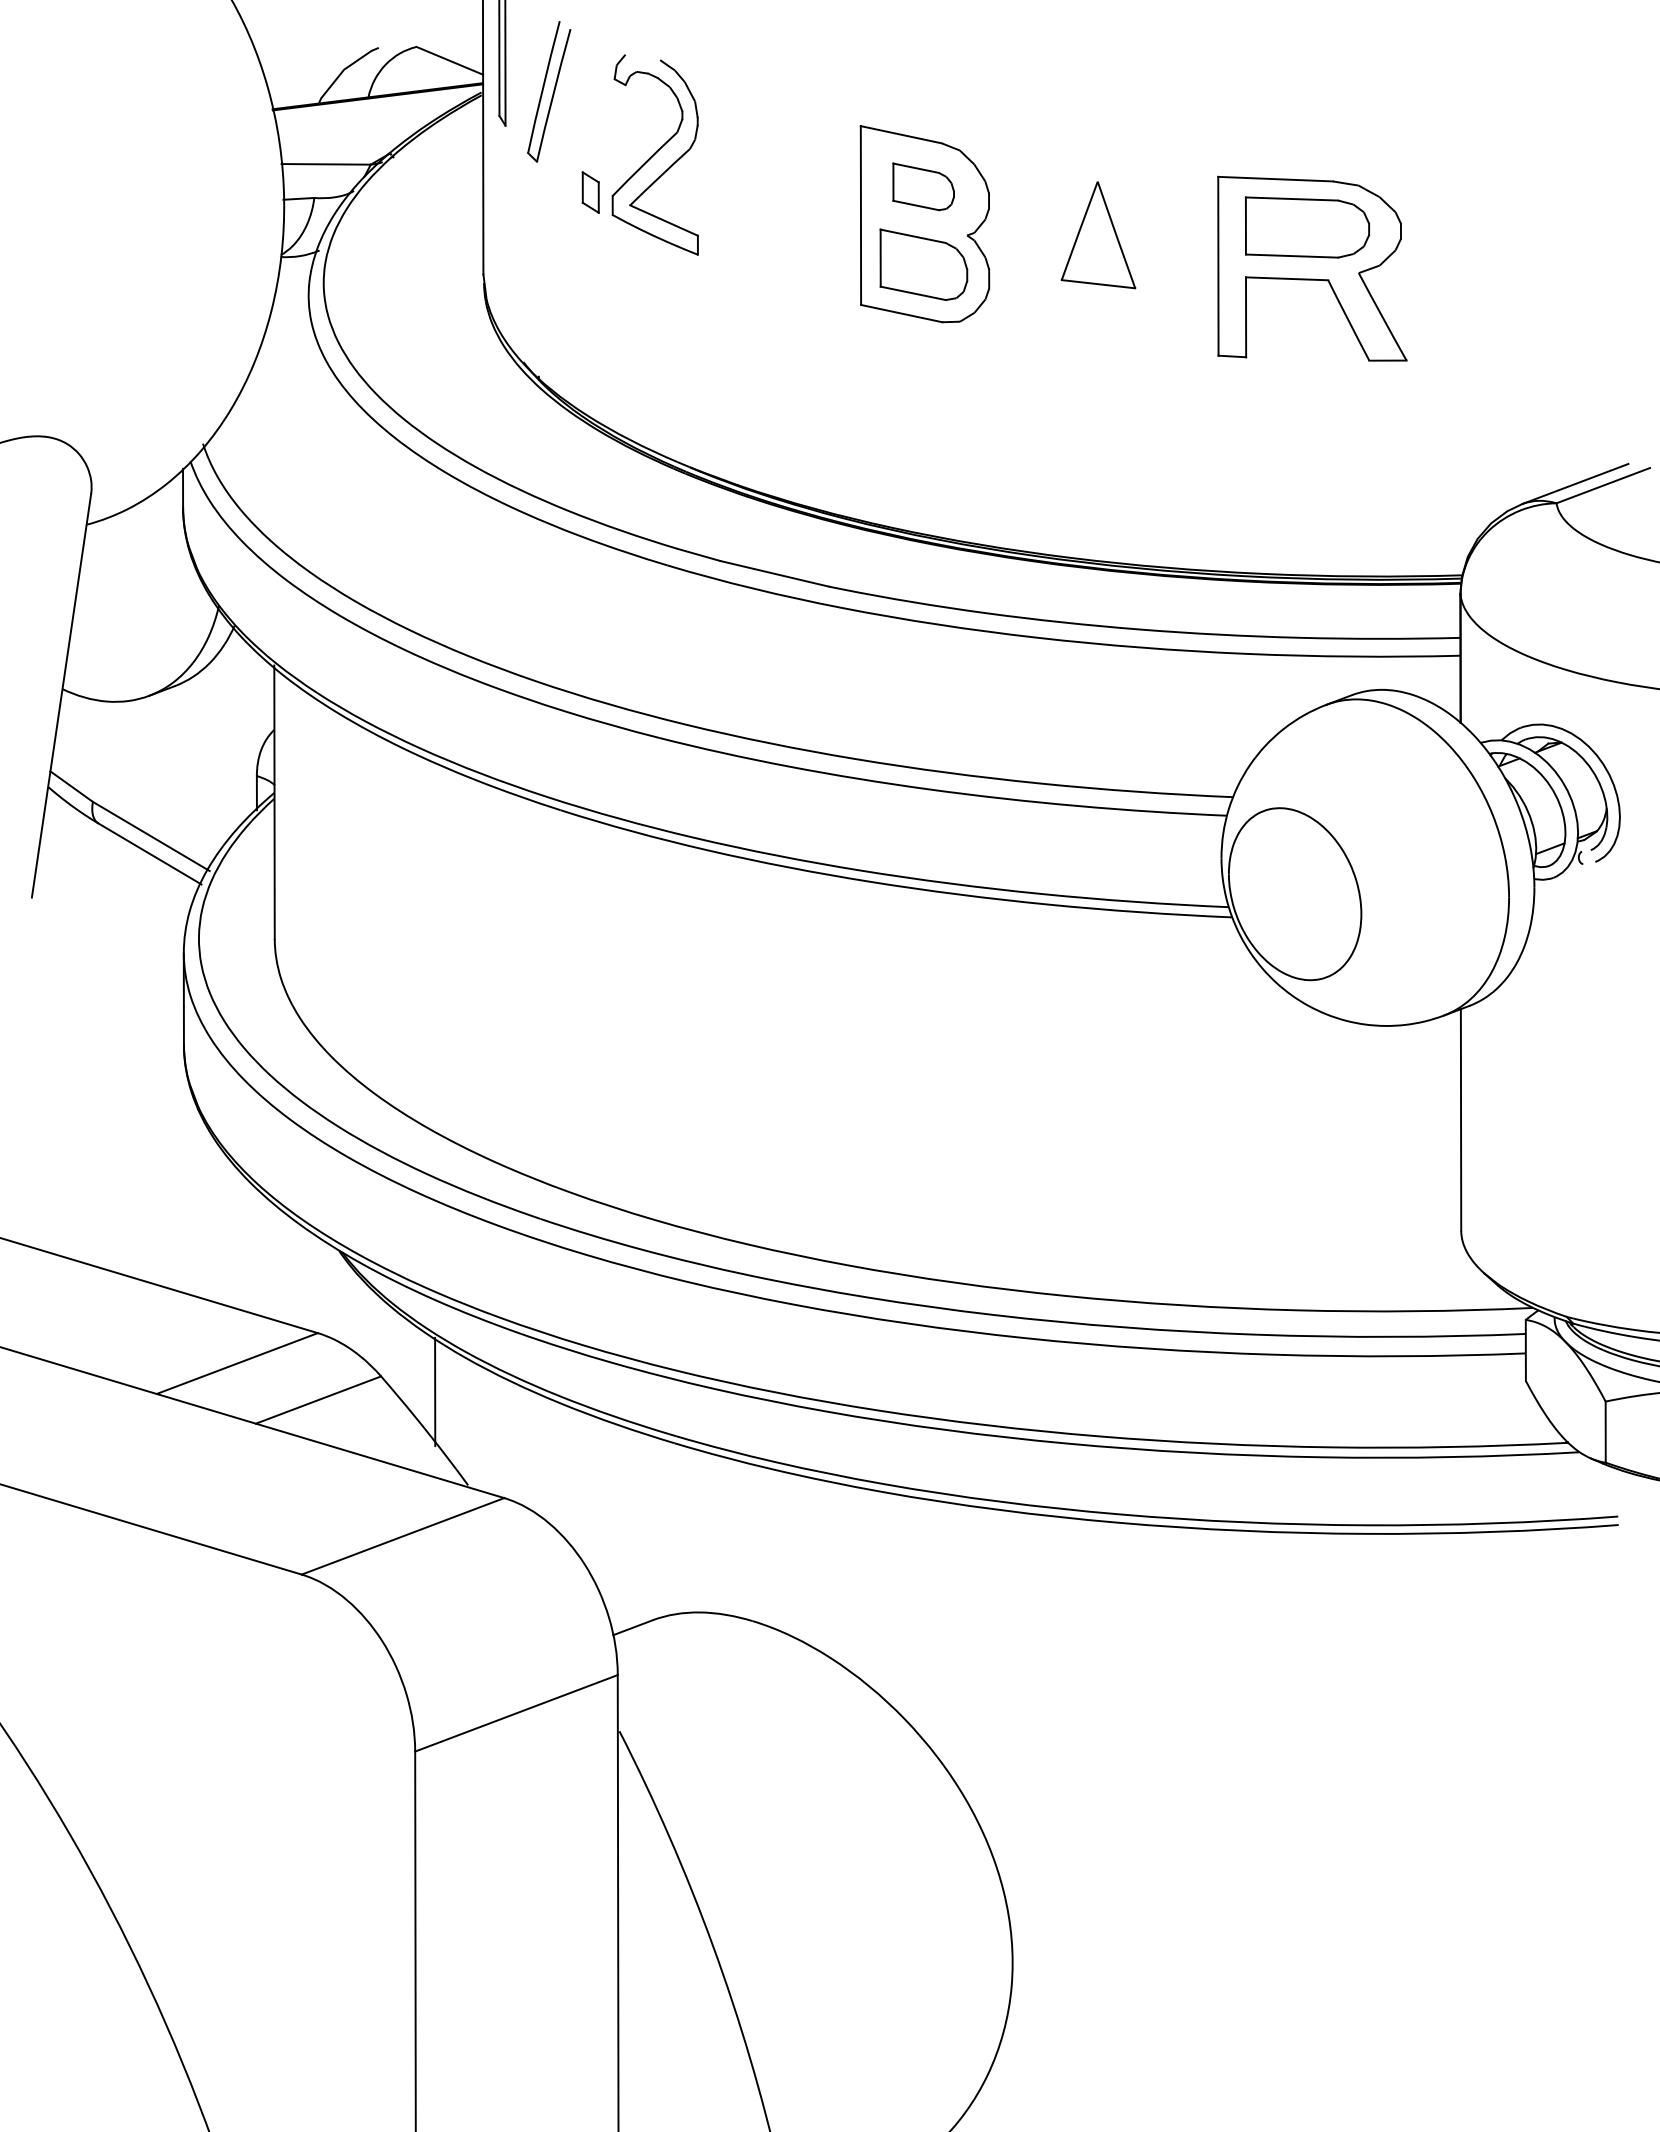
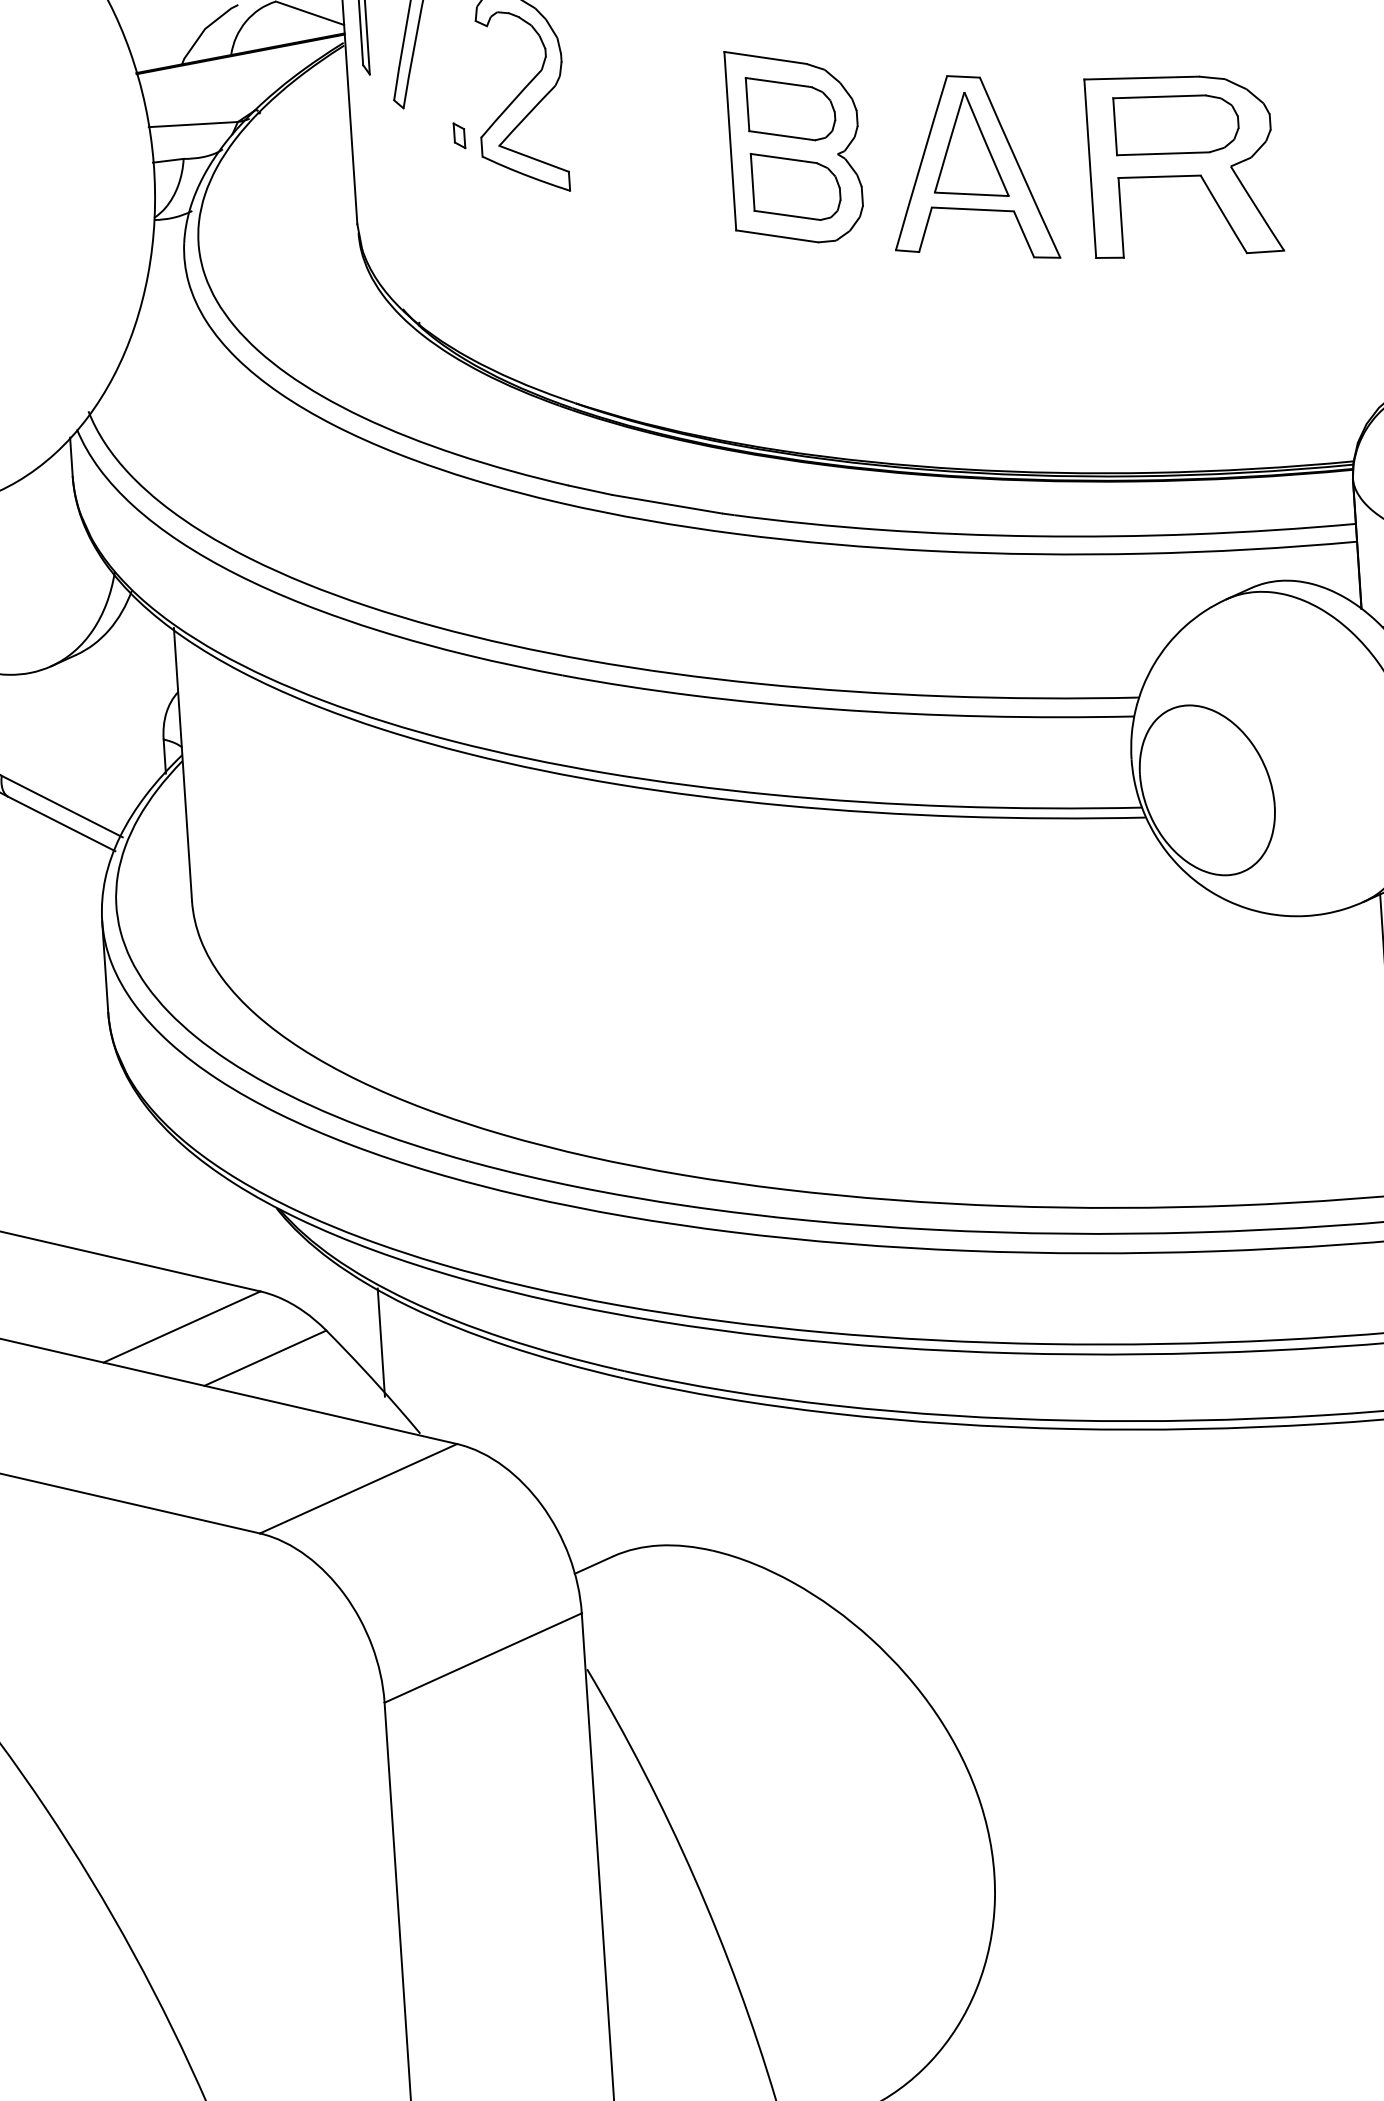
part: (923, 186) -> (790, 108), size x1.43
part: (591, 192) -> (459, 135), size x0.62
part: (1100, 258) -> (972, 168), added

